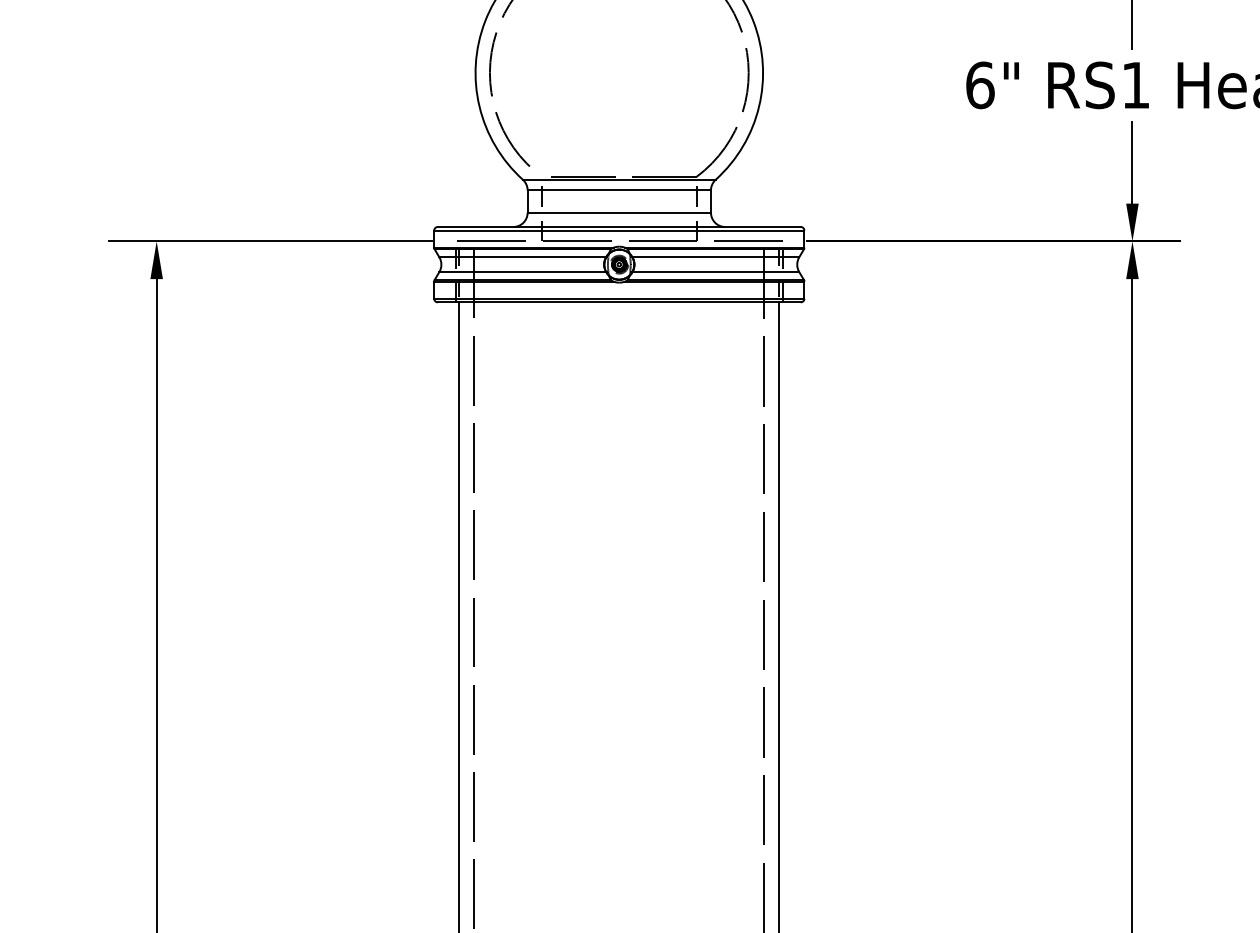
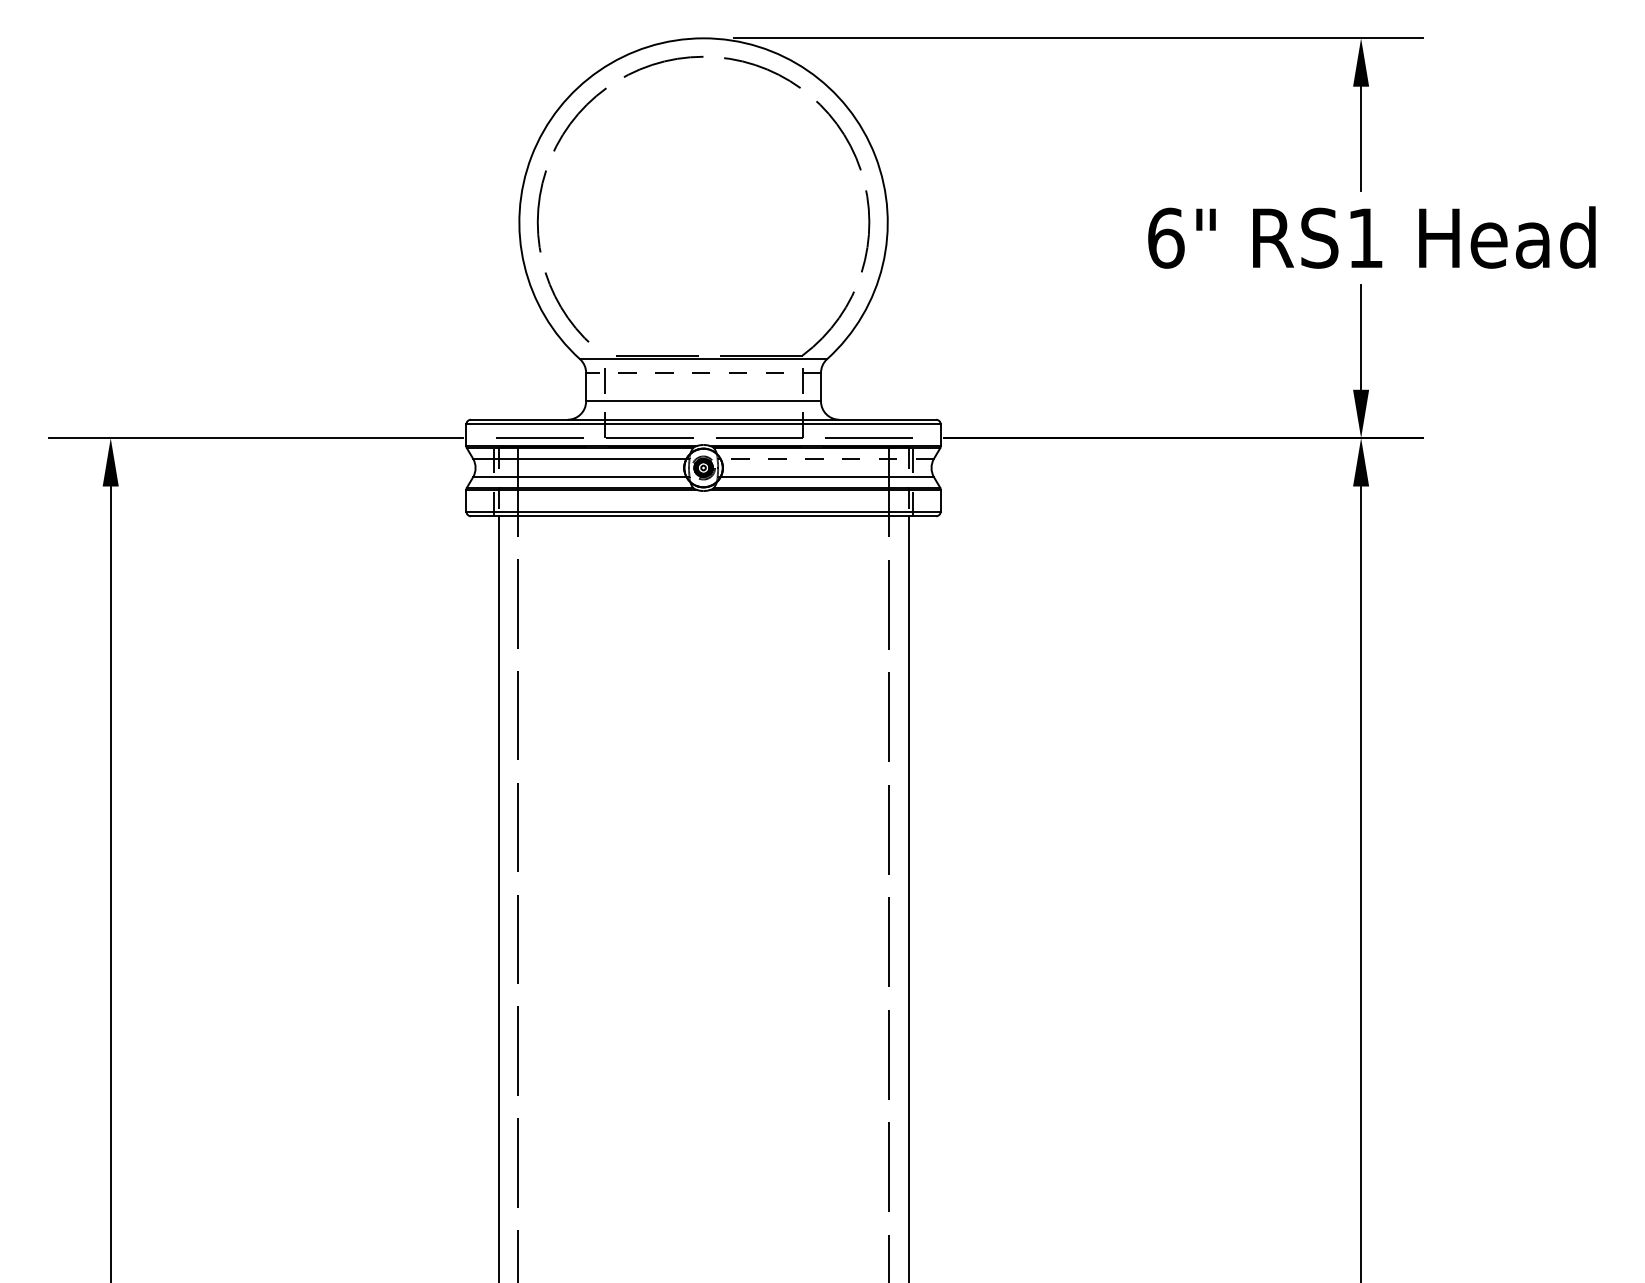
line: (619, 190) -> (703, 372), solid -> dashed
line: (716, 257) -> (827, 458), solid -> dashed

